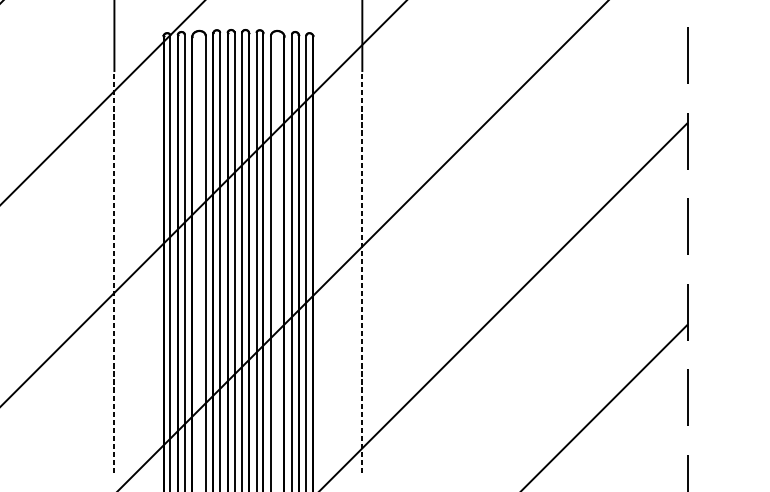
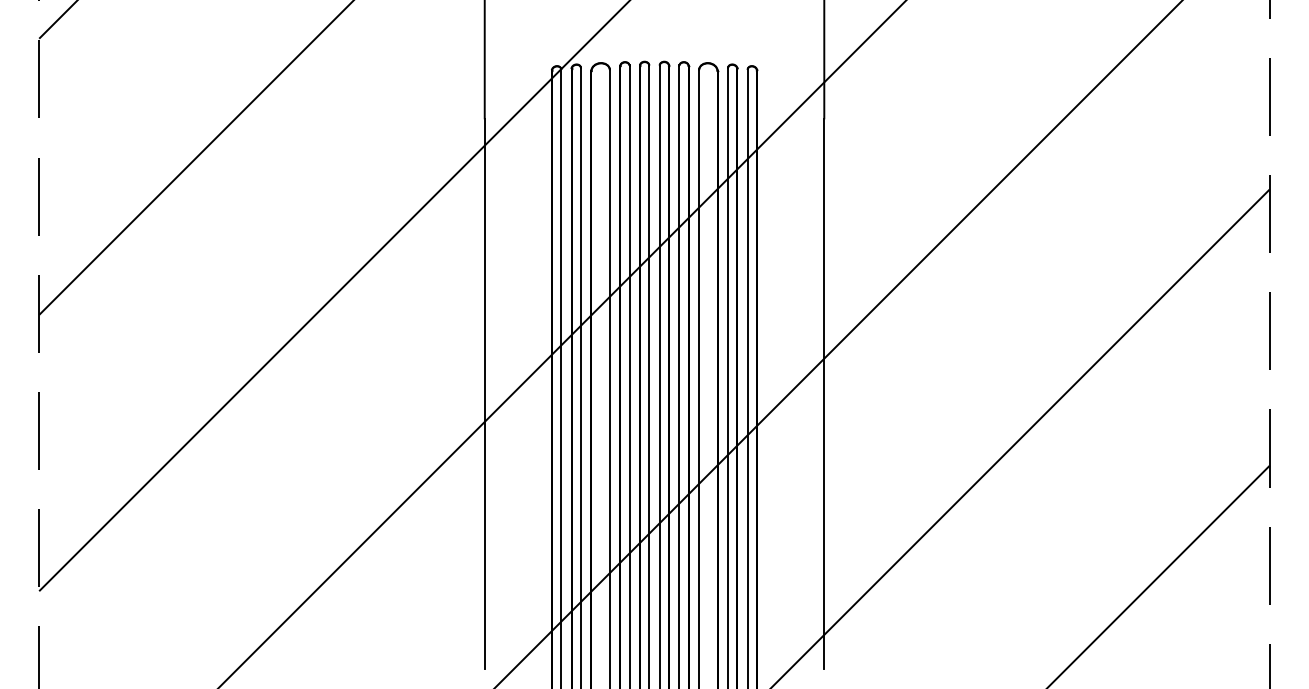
line: (114, 272) -> (484, 393), dashed -> solid
line: (362, 272) -> (824, 393), dashed -> solid

